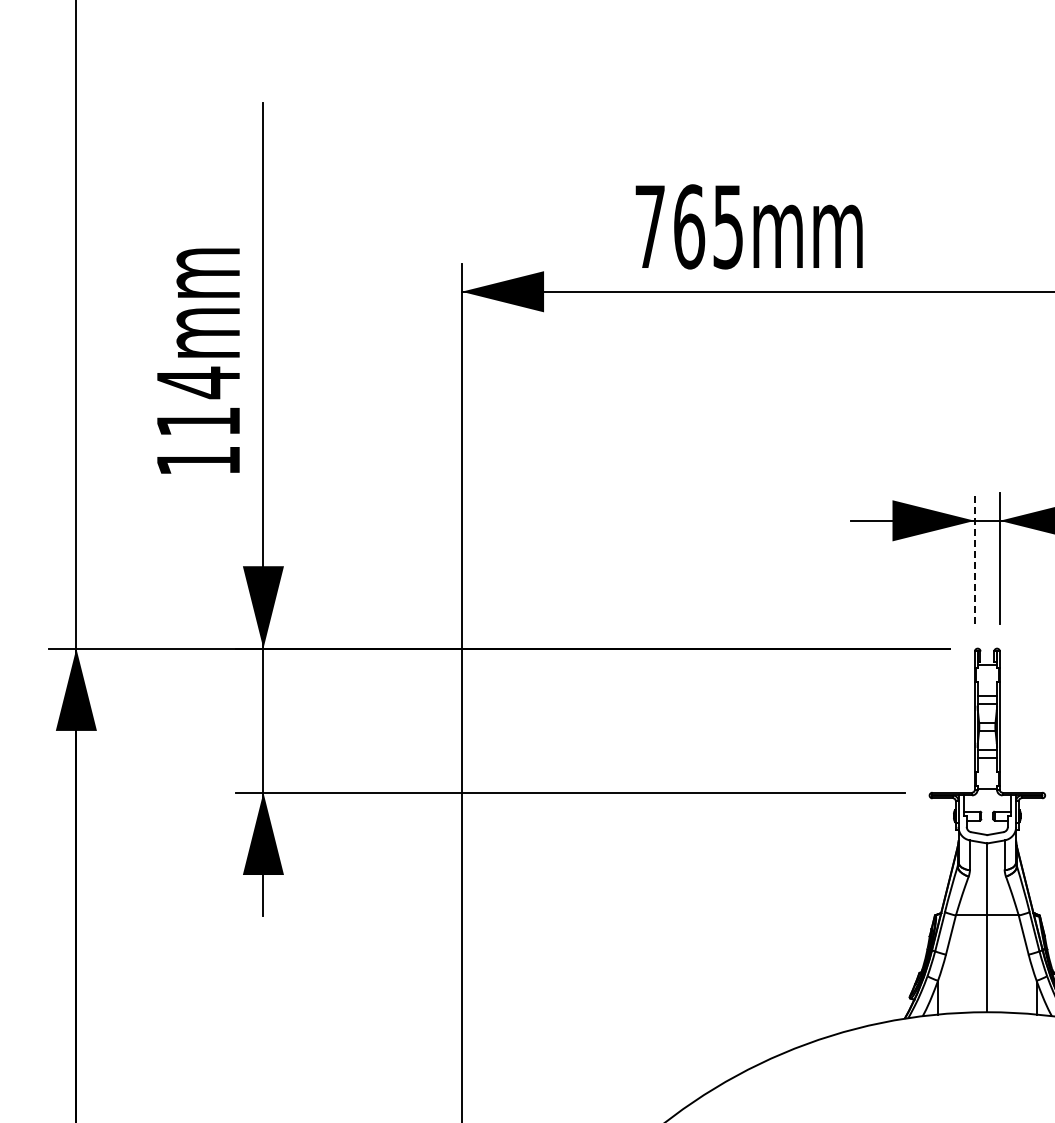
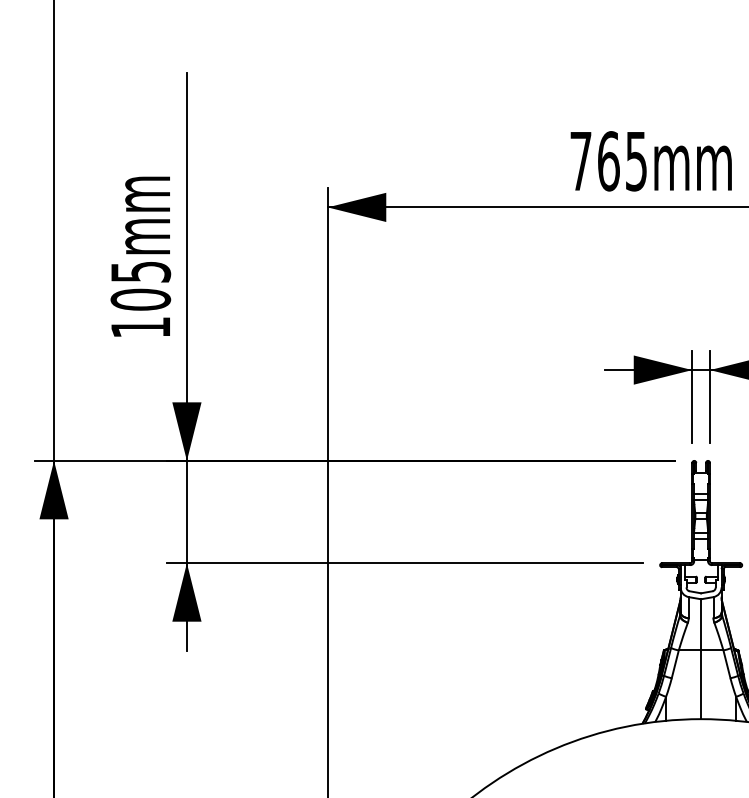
text: (748, 226) -> (650, 161), moved
text: (198, 401) -> (140, 285), 114mm -> 105mm
line: (974, 558) -> (692, 396), dashed -> solid

